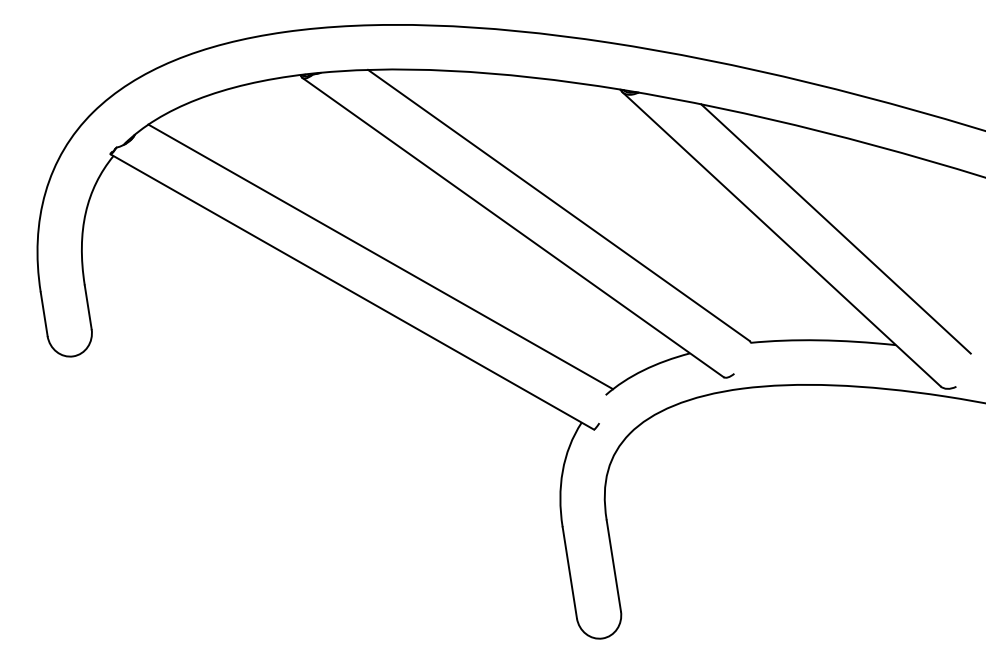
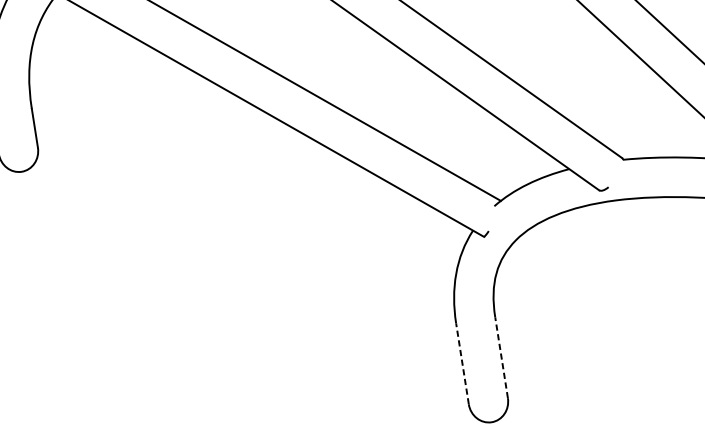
line: (613, 565) -> (501, 357), solid -> dashed
line: (569, 572) -> (462, 363), solid -> dashed

